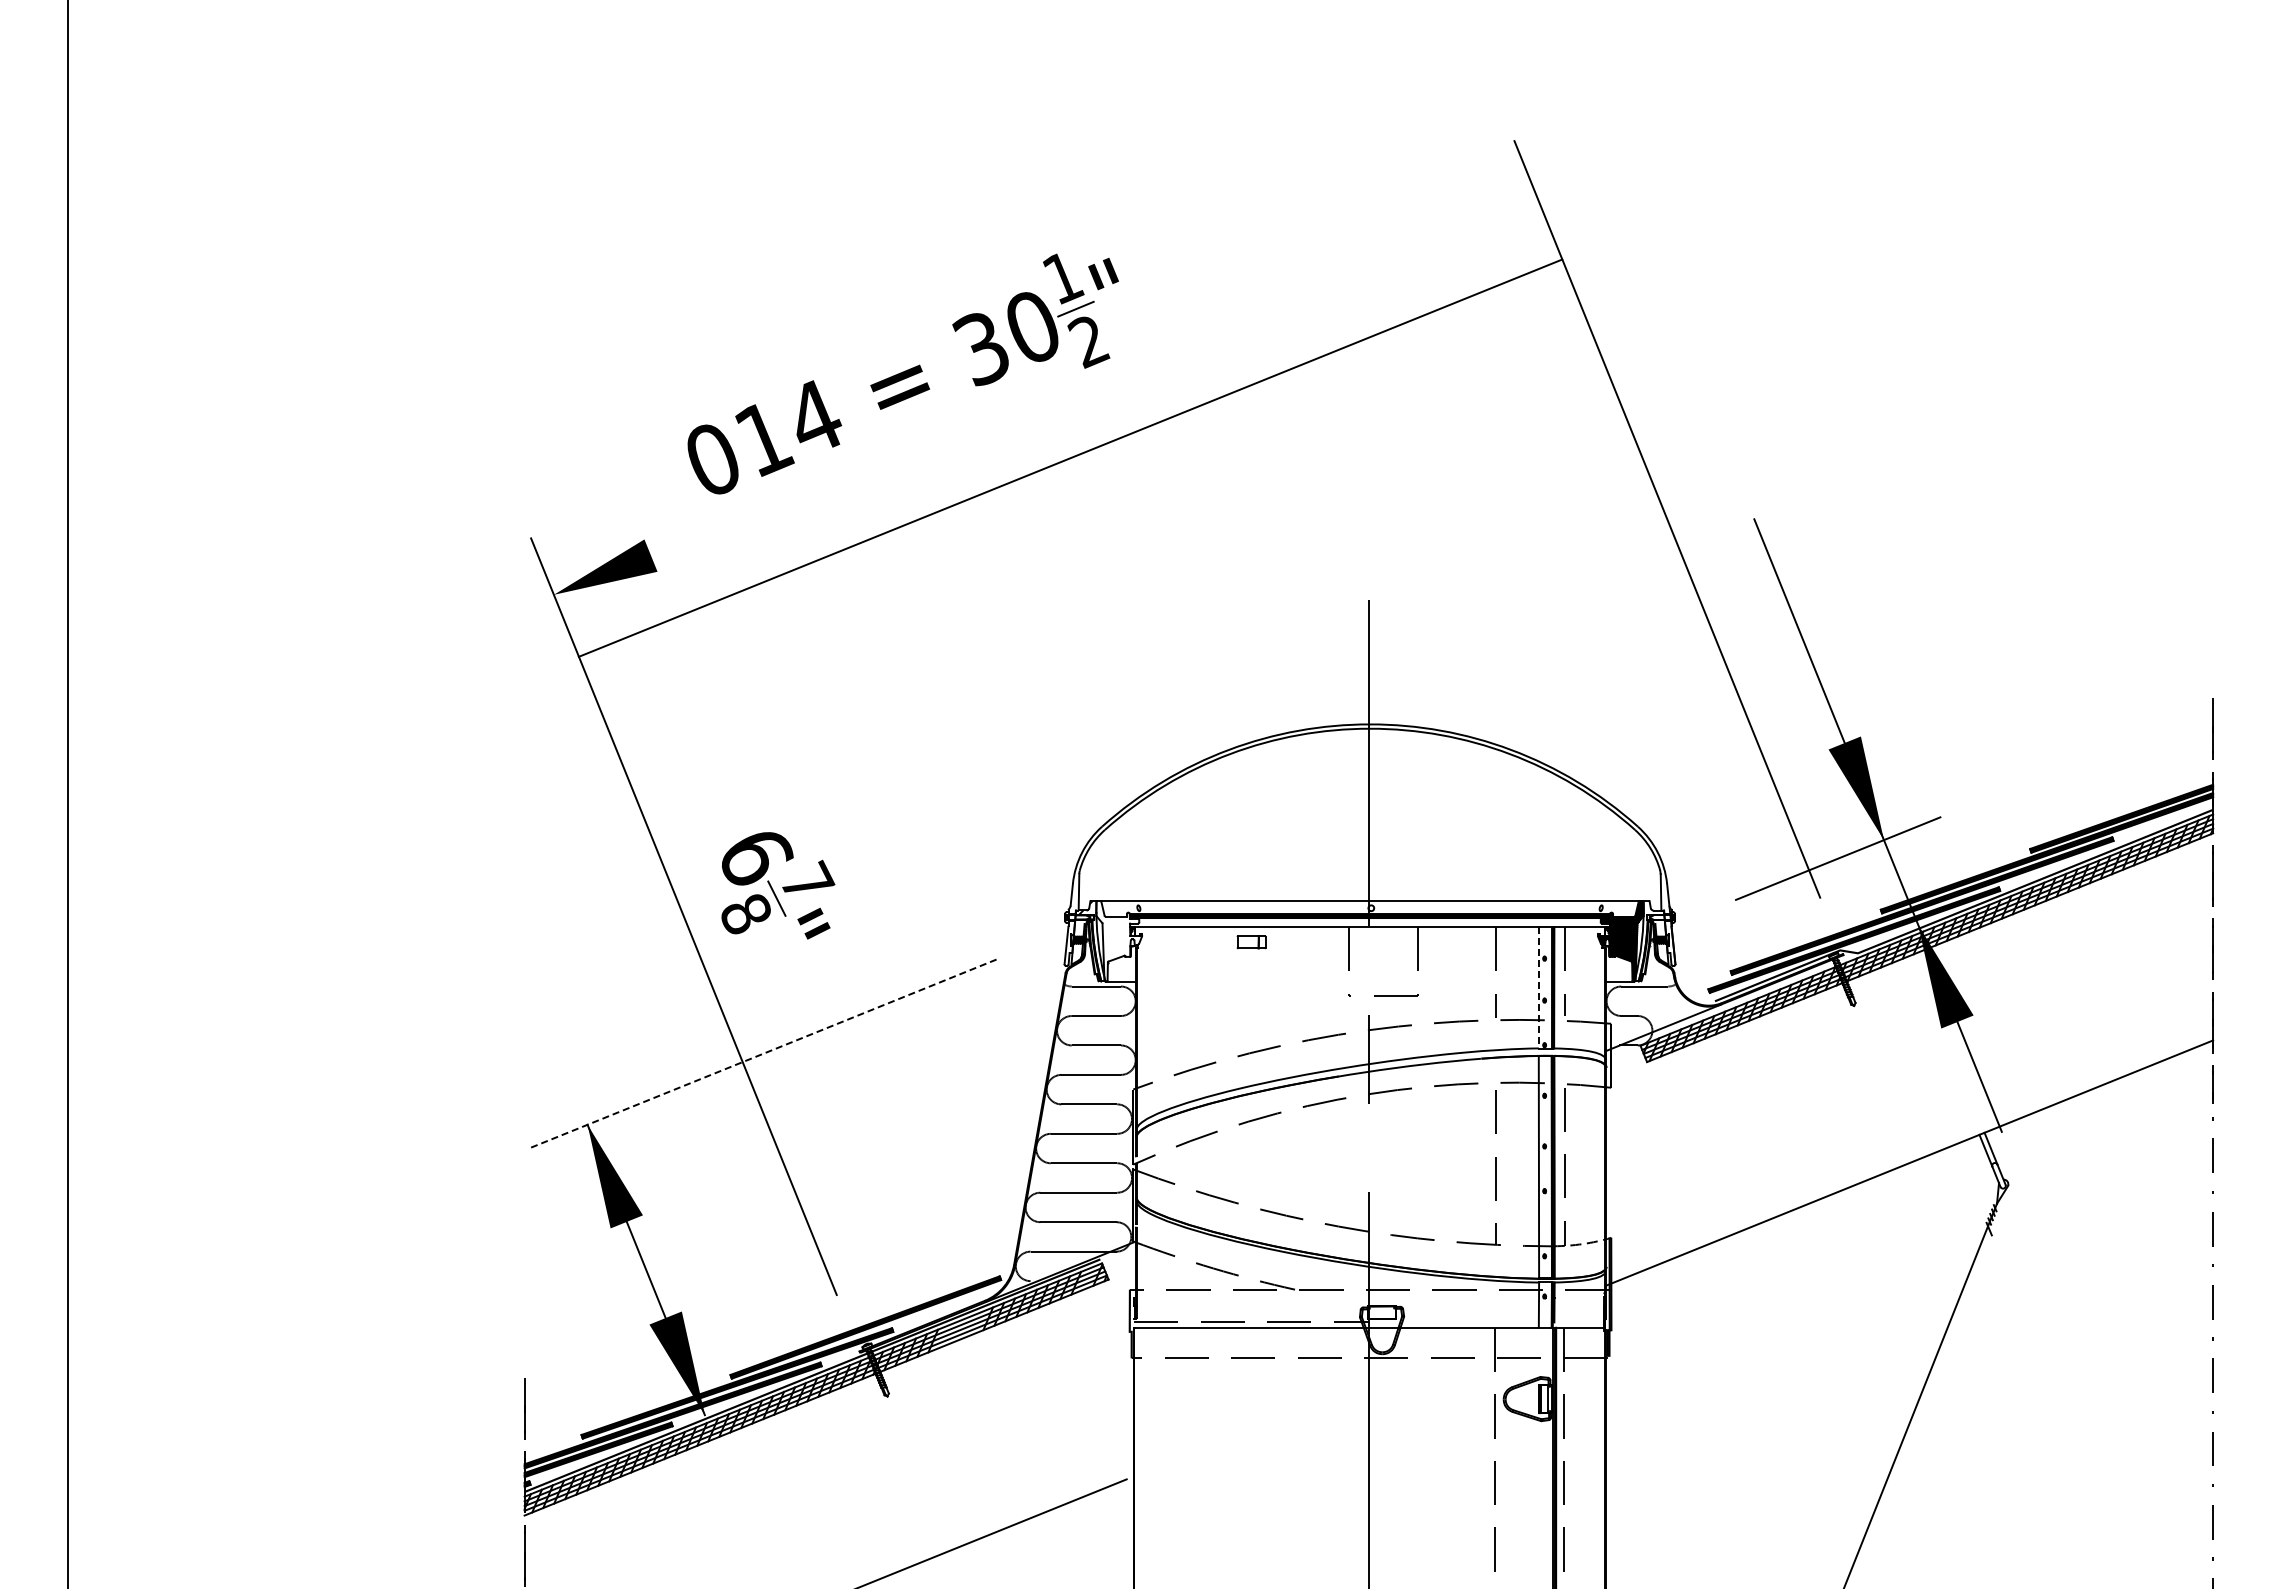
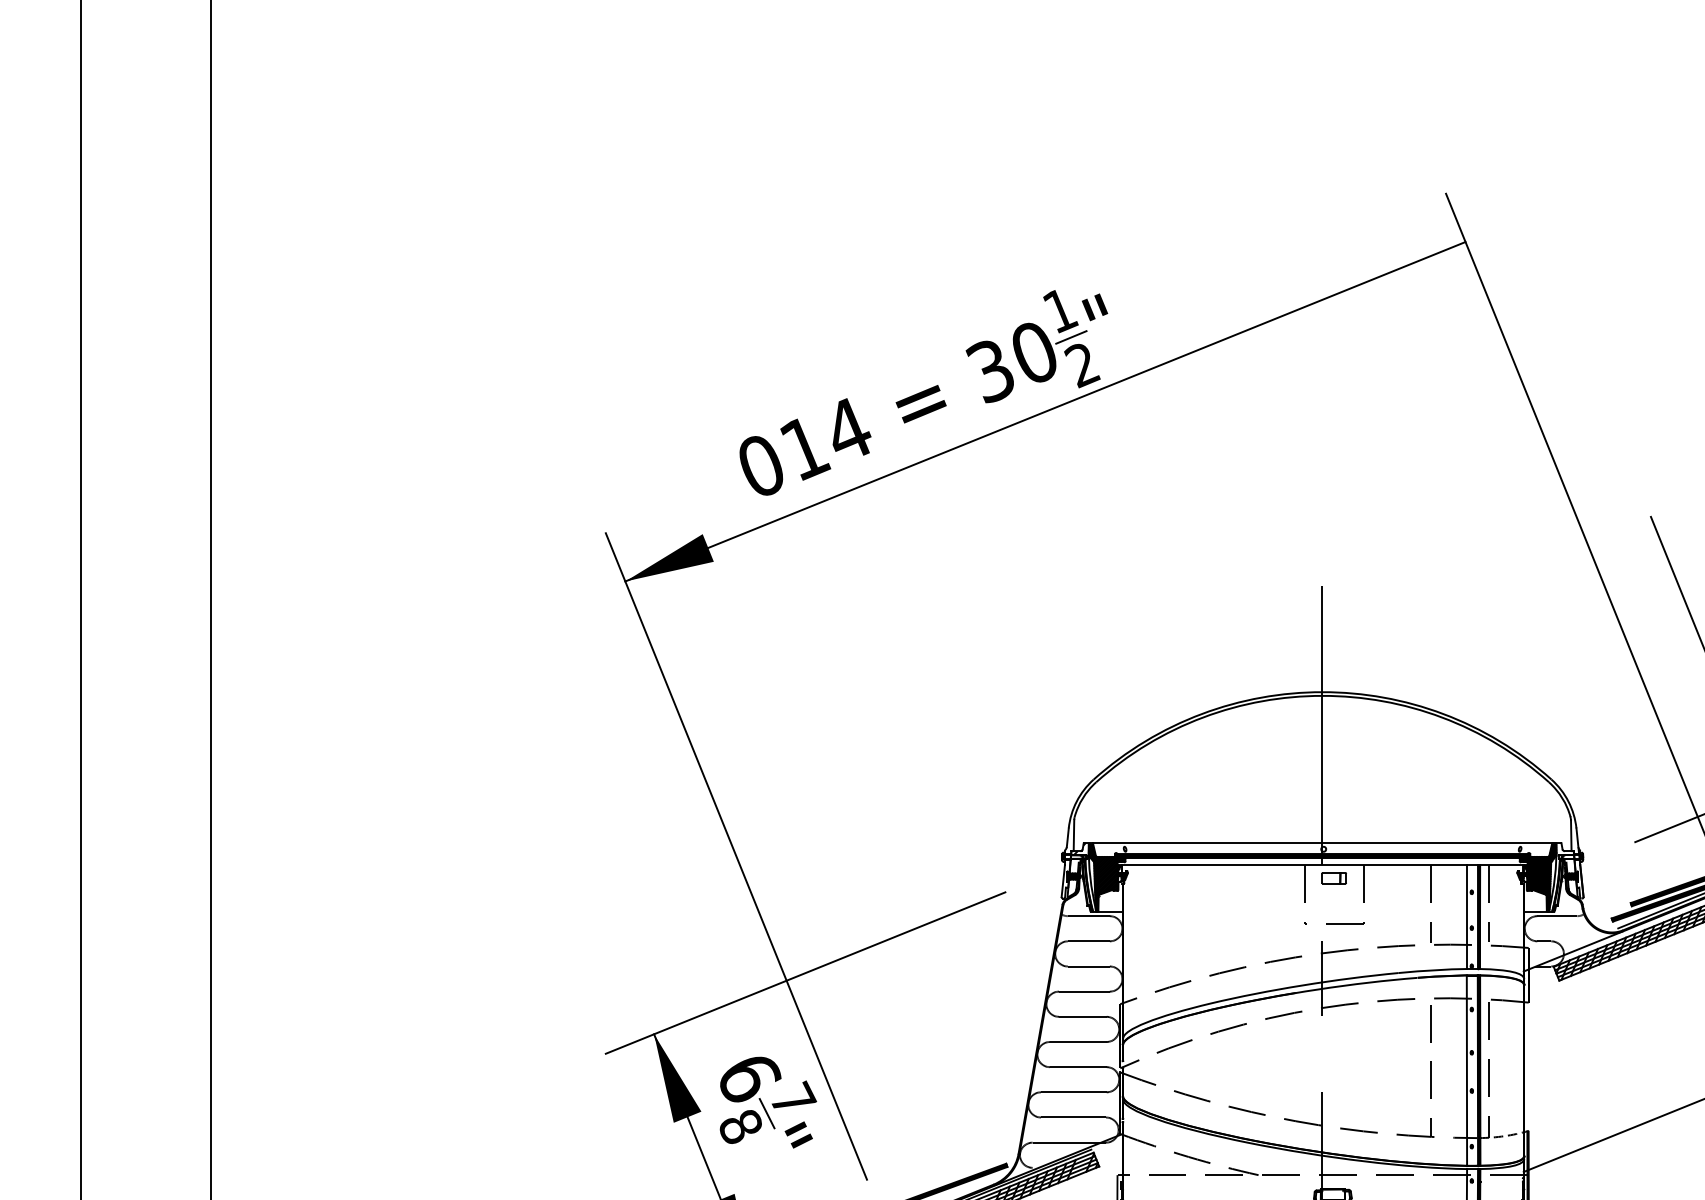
line: (1070, 457) -> (1045, 411), moved
part: (778, 885) -> (768, 1102), moved
hatch: (1118, 941) -> (1107, 877), added
part: (1251, 942) -> (1334, 878), moved
line: (1538, 987) -> (1466, 916), dashed -> solid
line: (765, 1052) -> (806, 972), dashed -> solid

